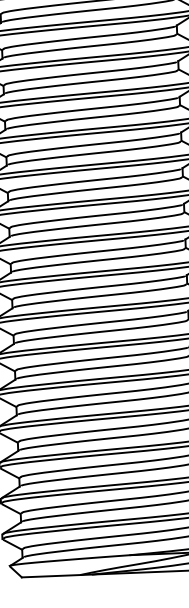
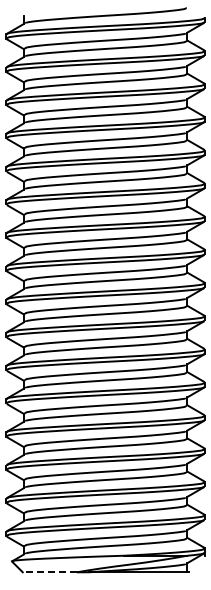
line: (50, 576) -> (49, 572), solid -> dashed

